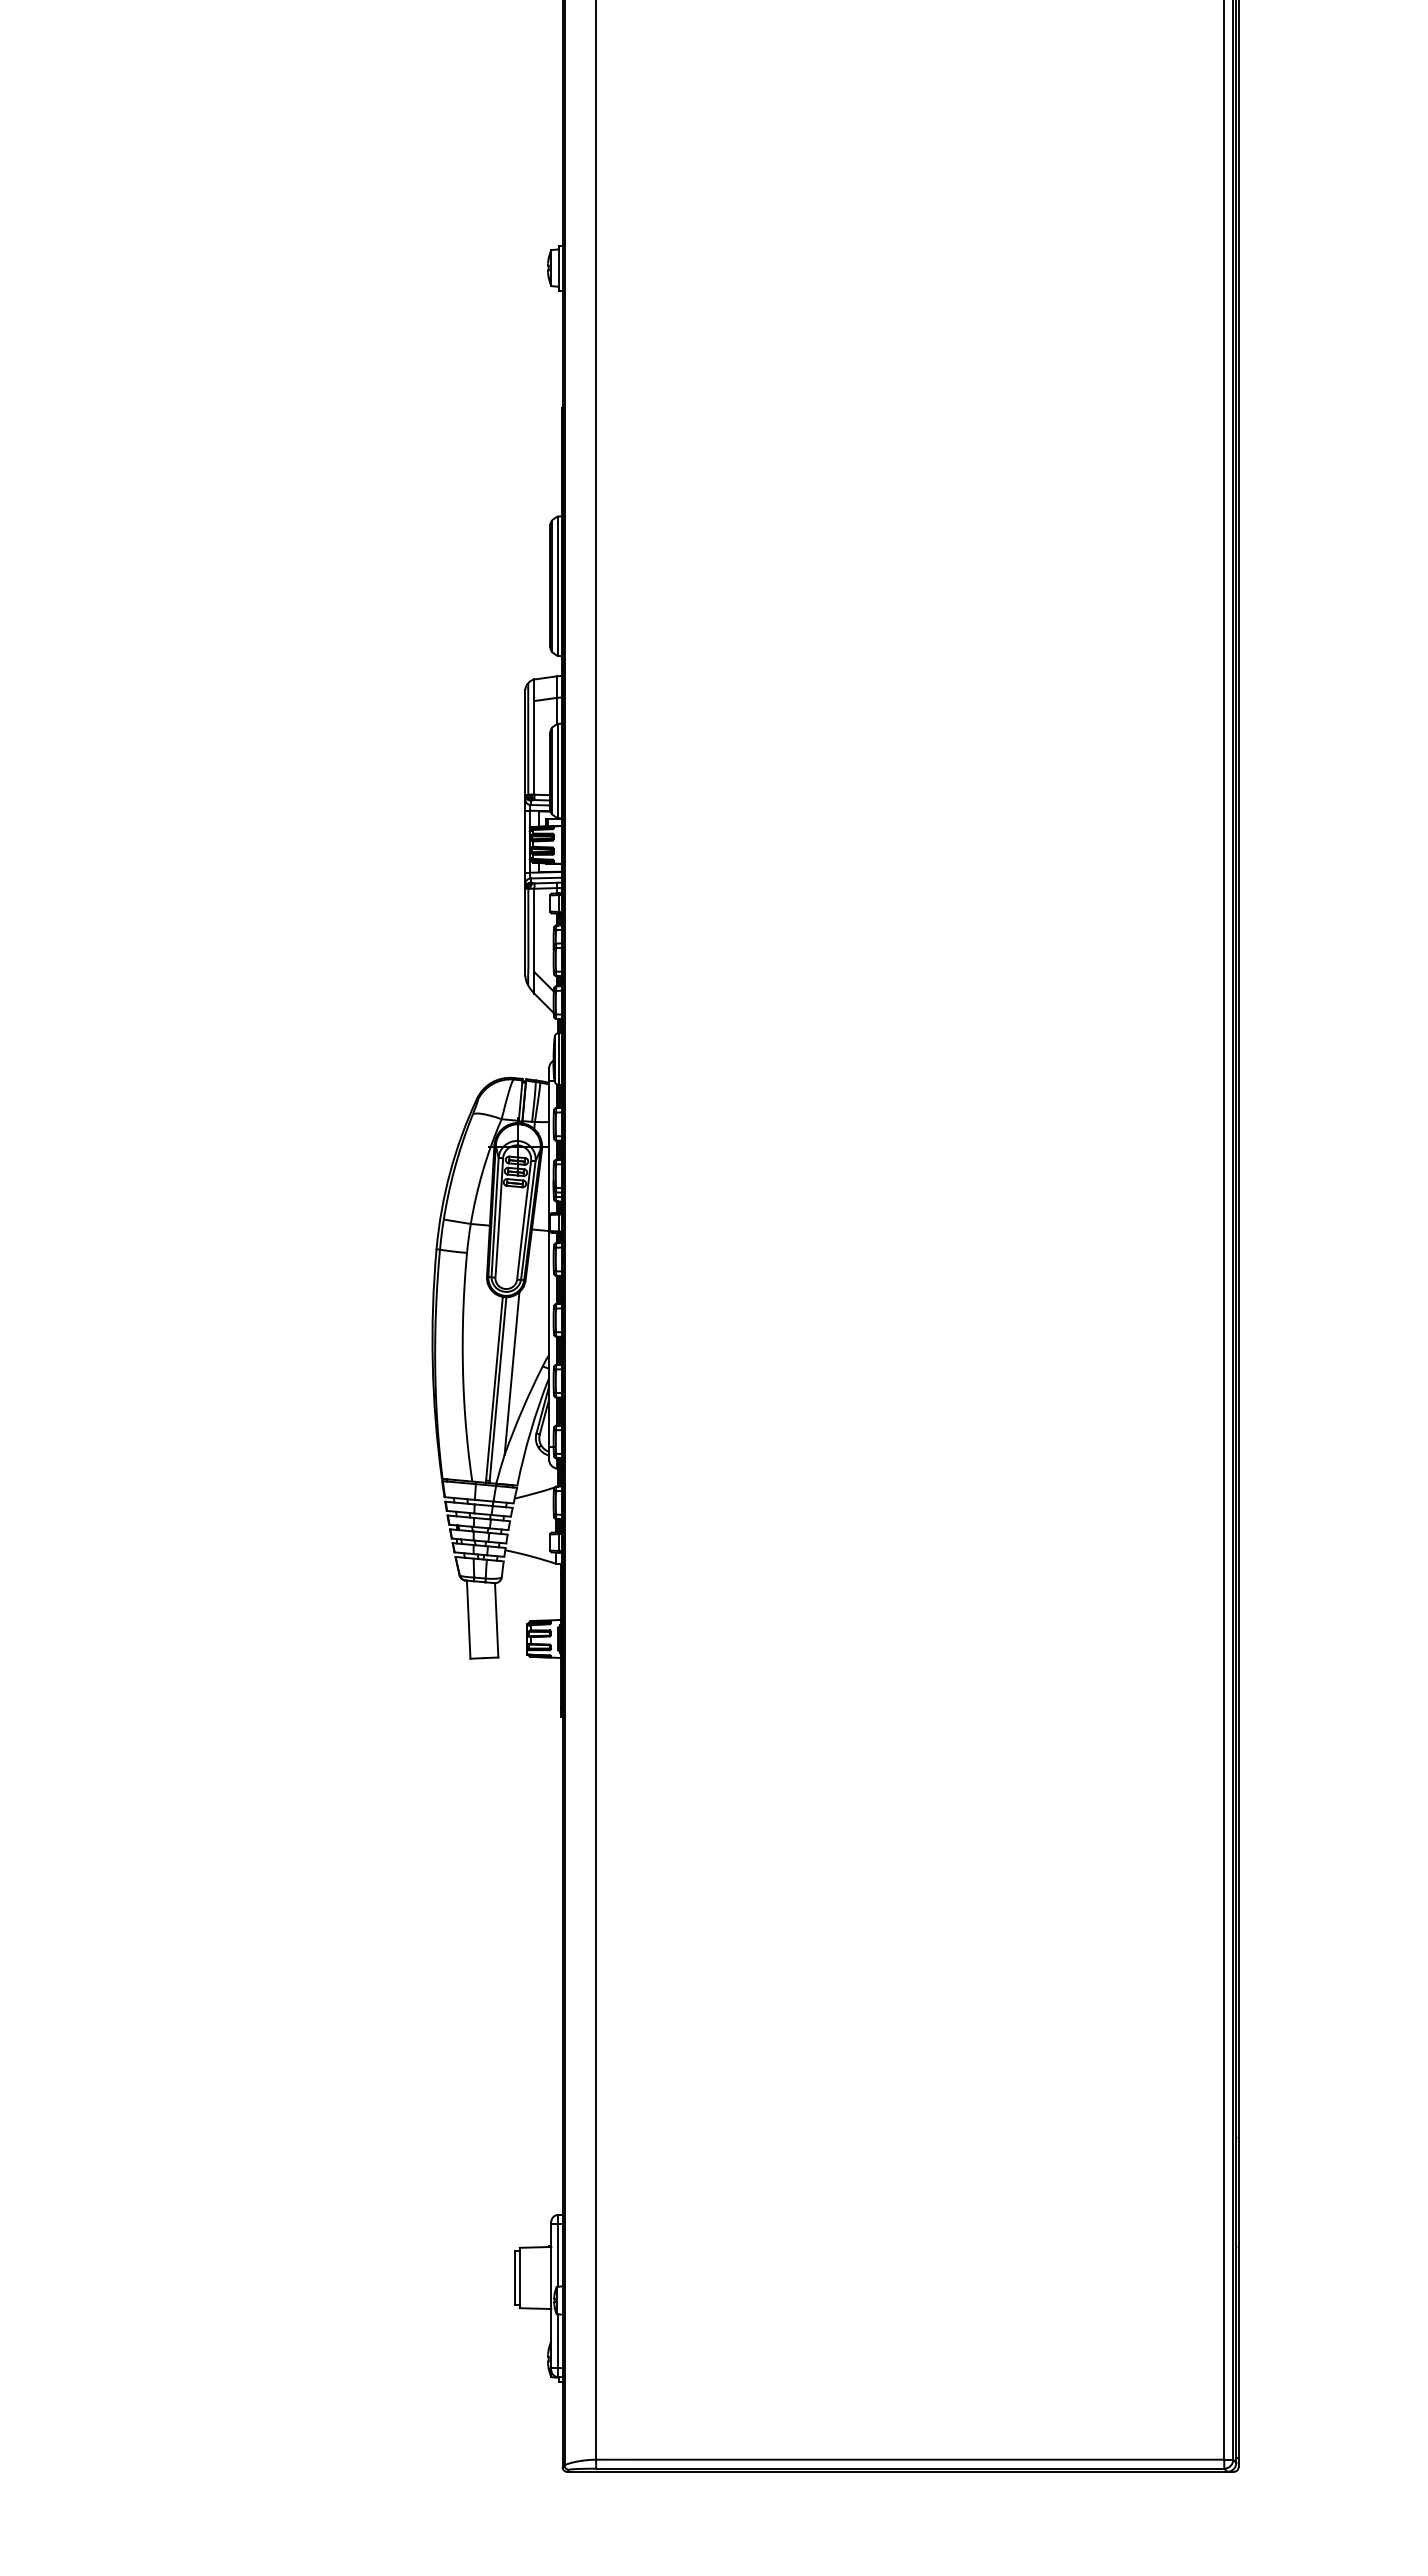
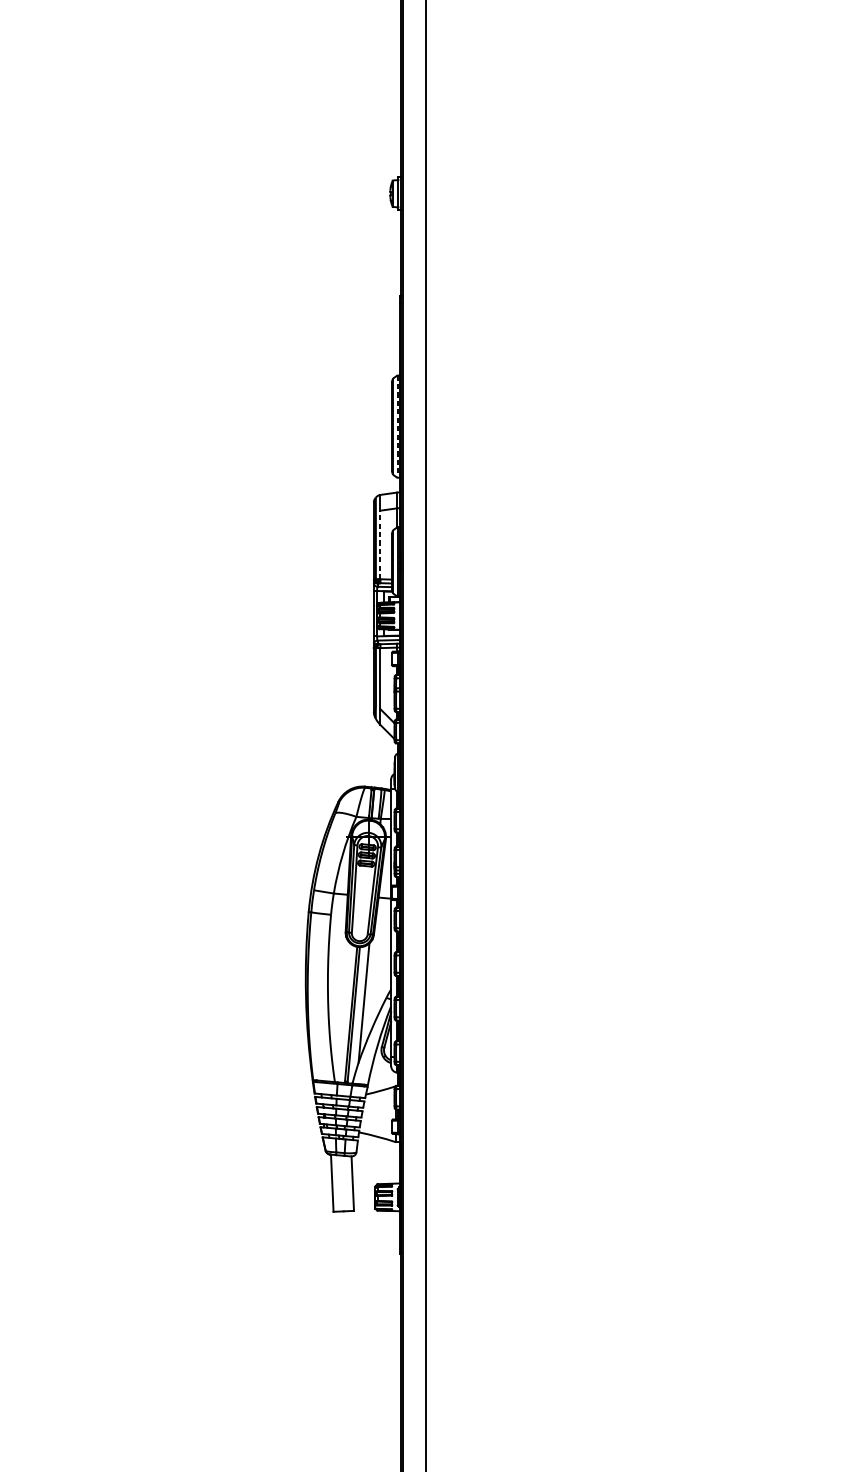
line: (557, 586) -> (397, 426), solid -> dashed
line: (534, 747) -> (380, 544), solid -> dashed

